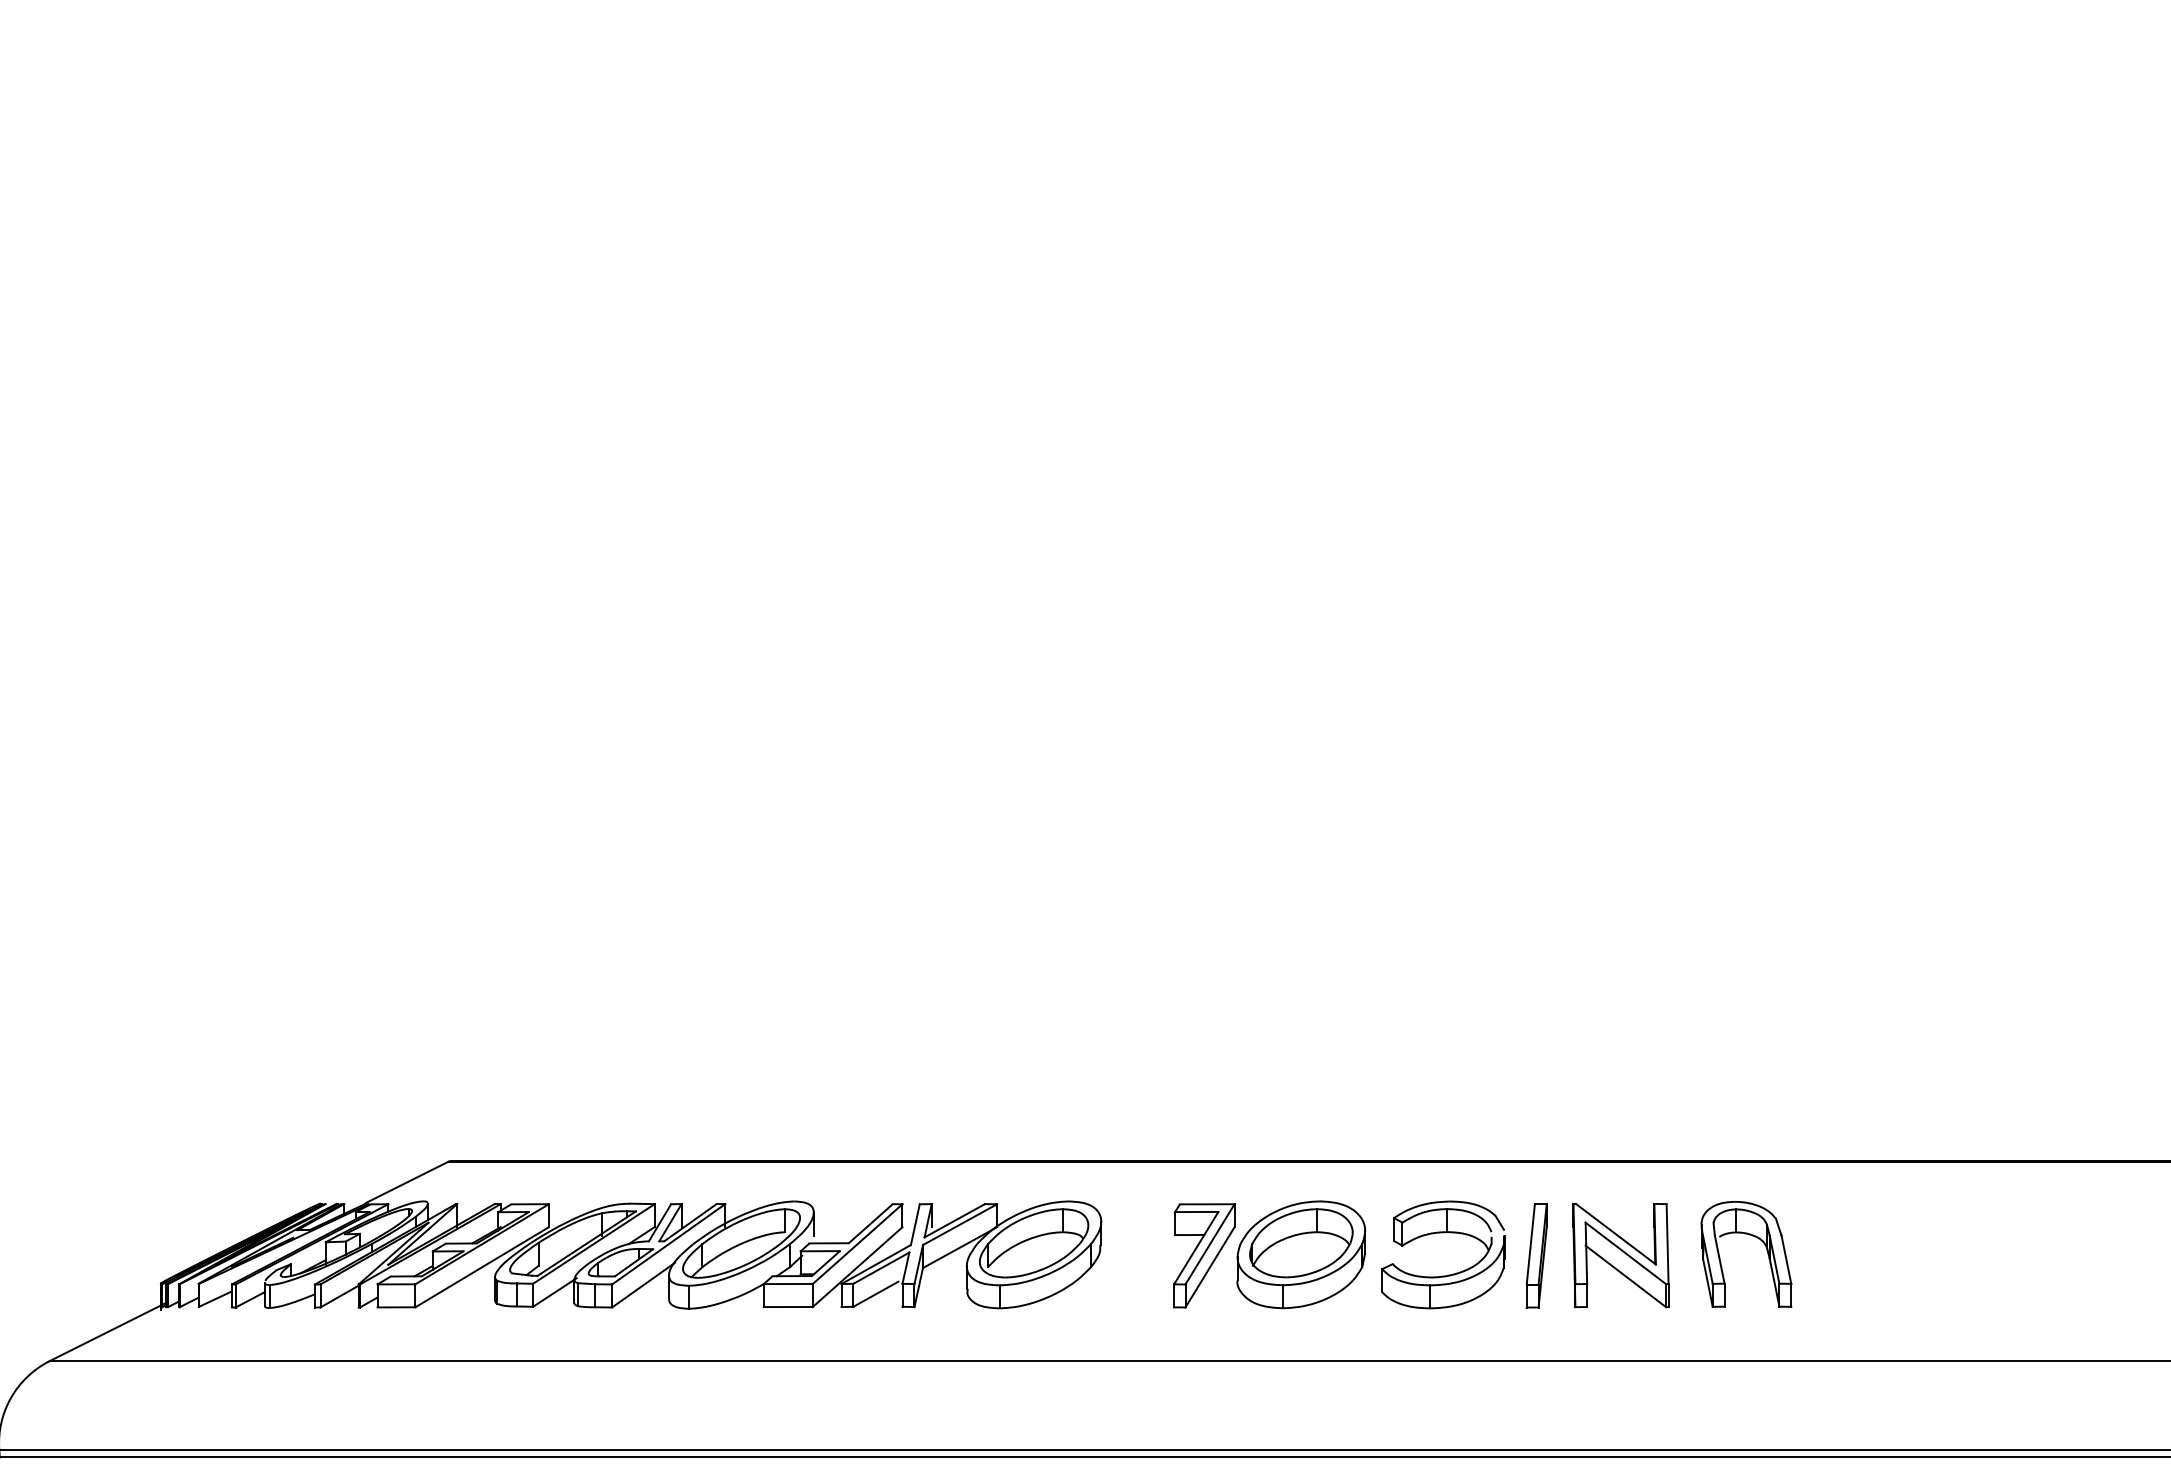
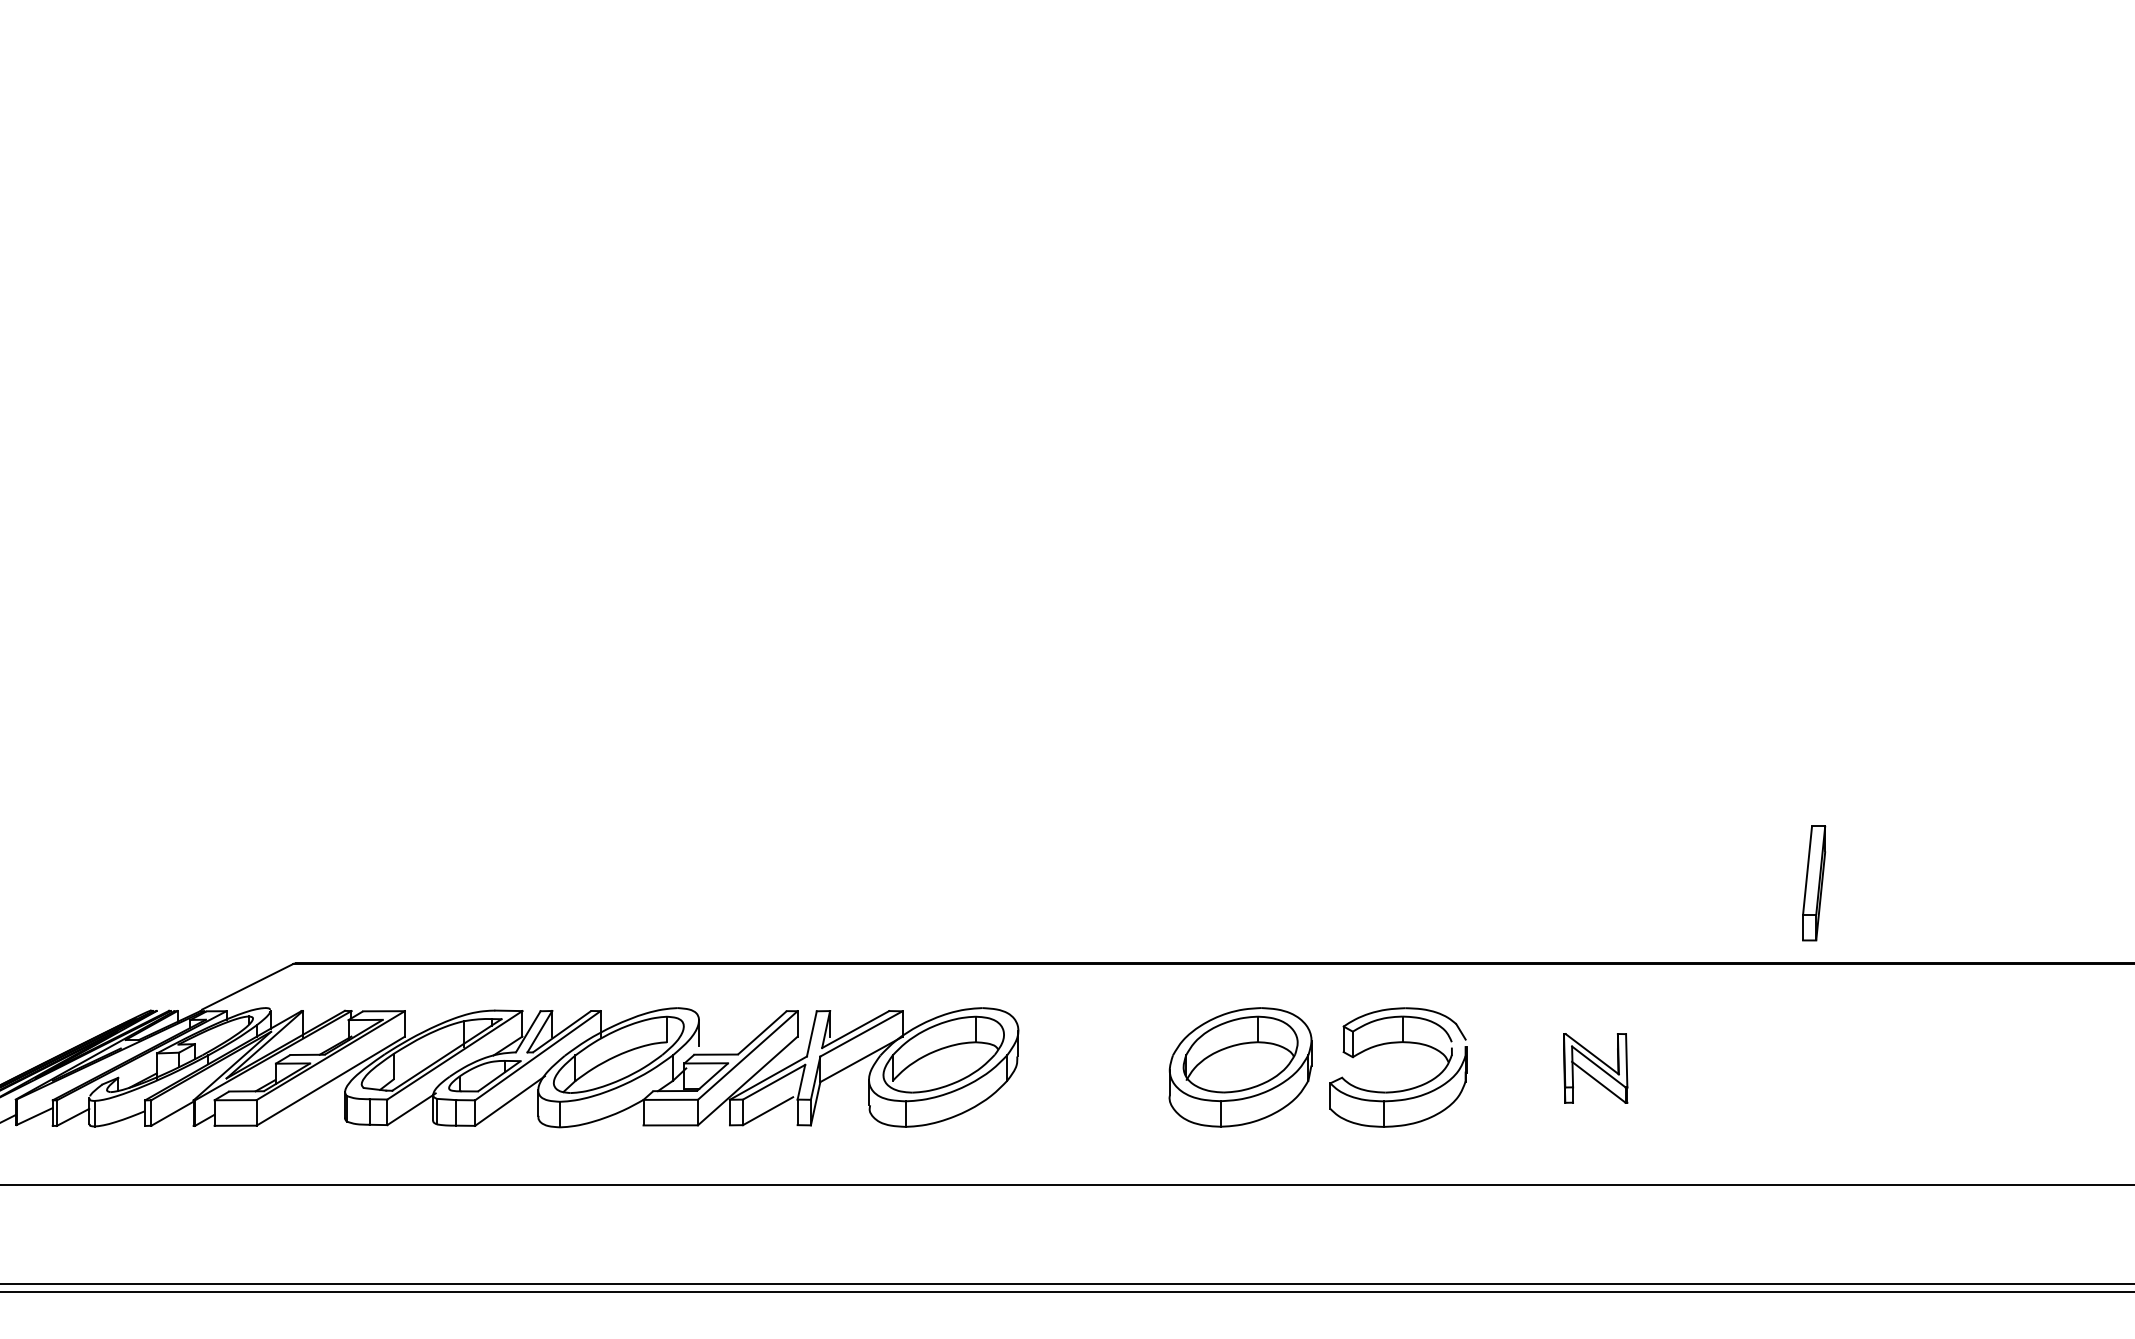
part: (1754, 1237) -> (1743, 1048), removed
part: (1204, 1255) -> (1133, 1068), removed
part: (1536, 1255) -> (1813, 882), moved
part: (1620, 1255) -> (1595, 1068), size x0.6

